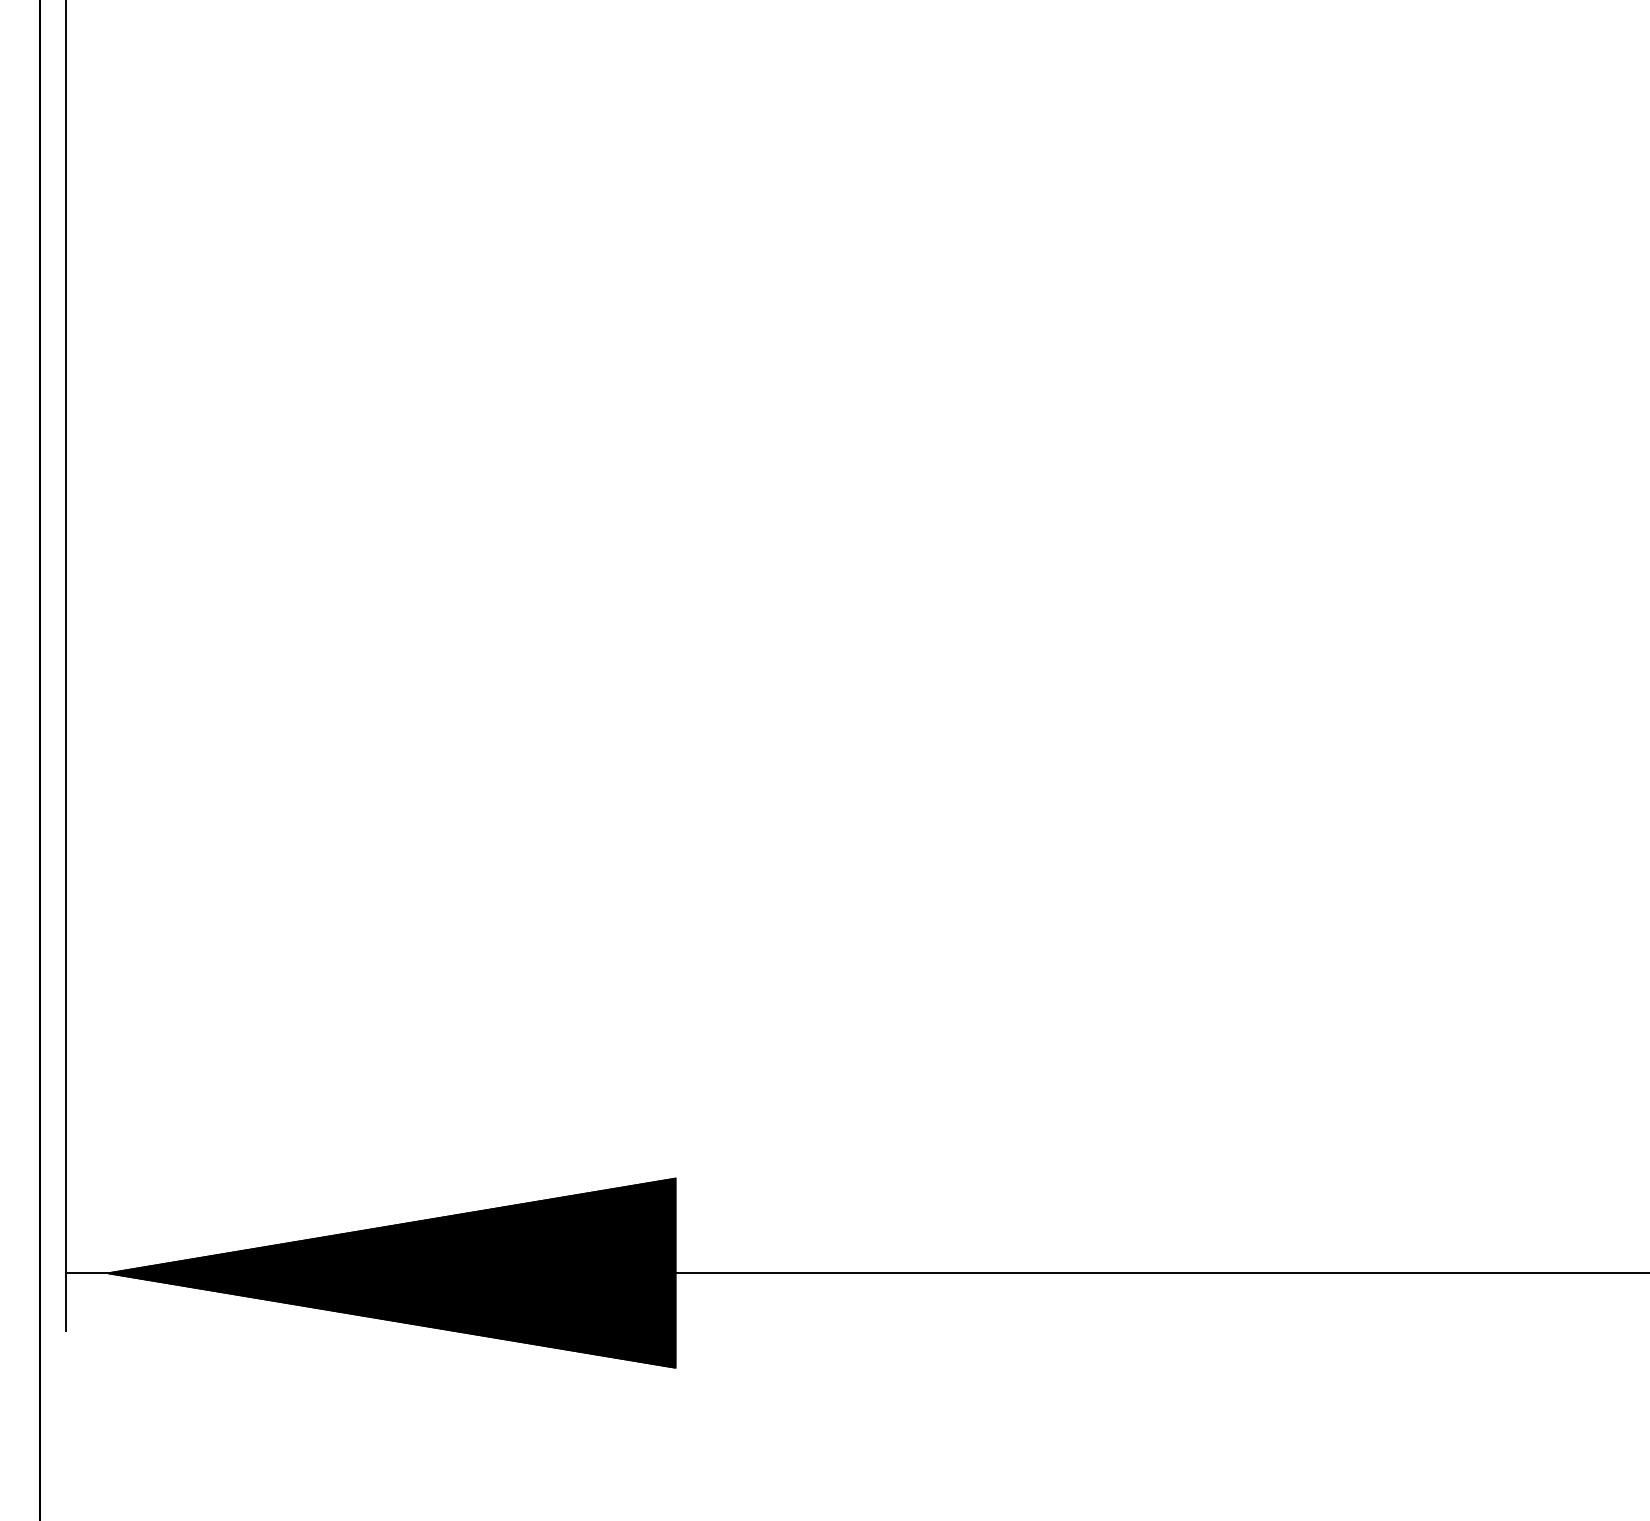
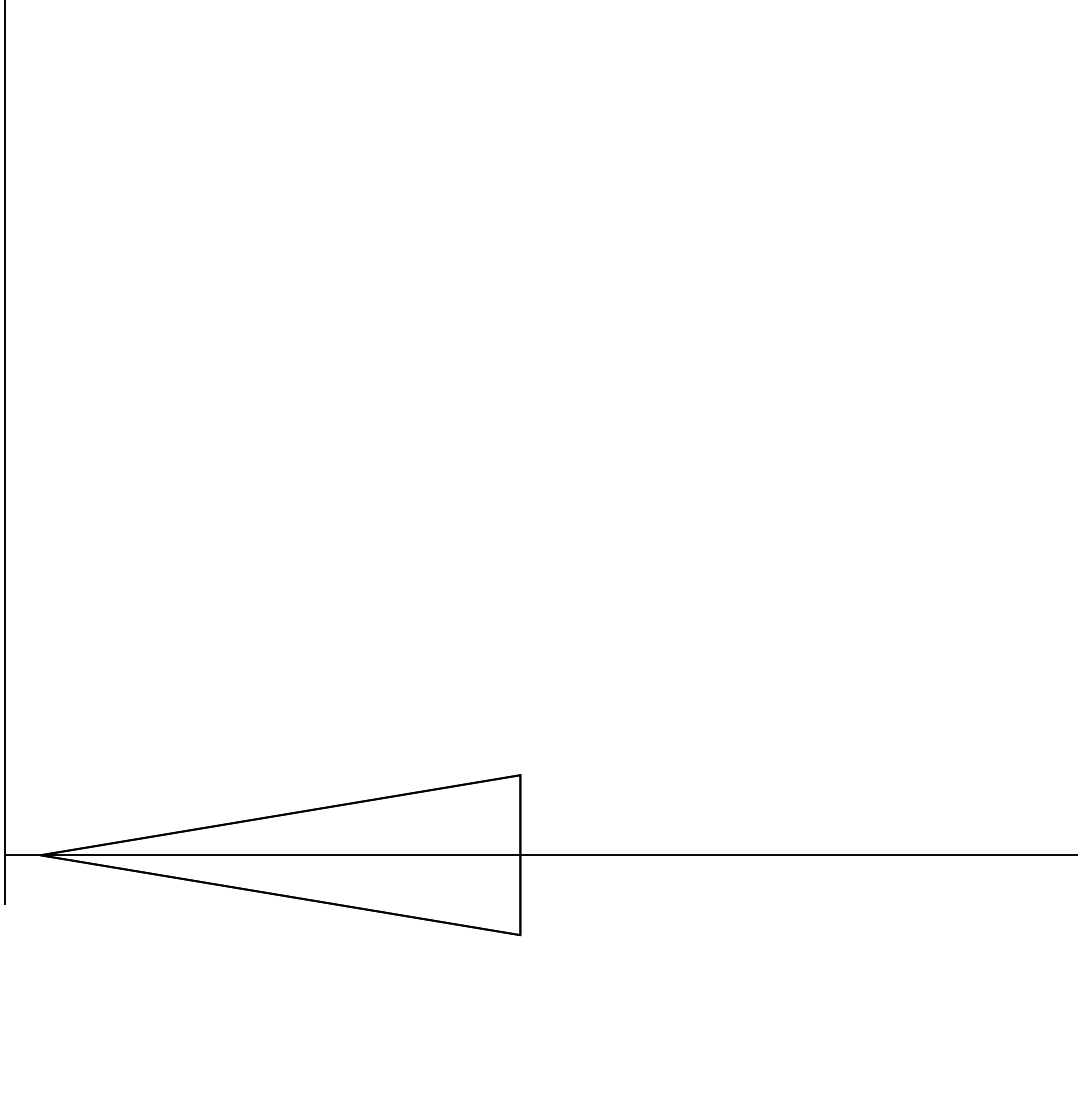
fill: (391, 1272) -> (280, 854), removed

